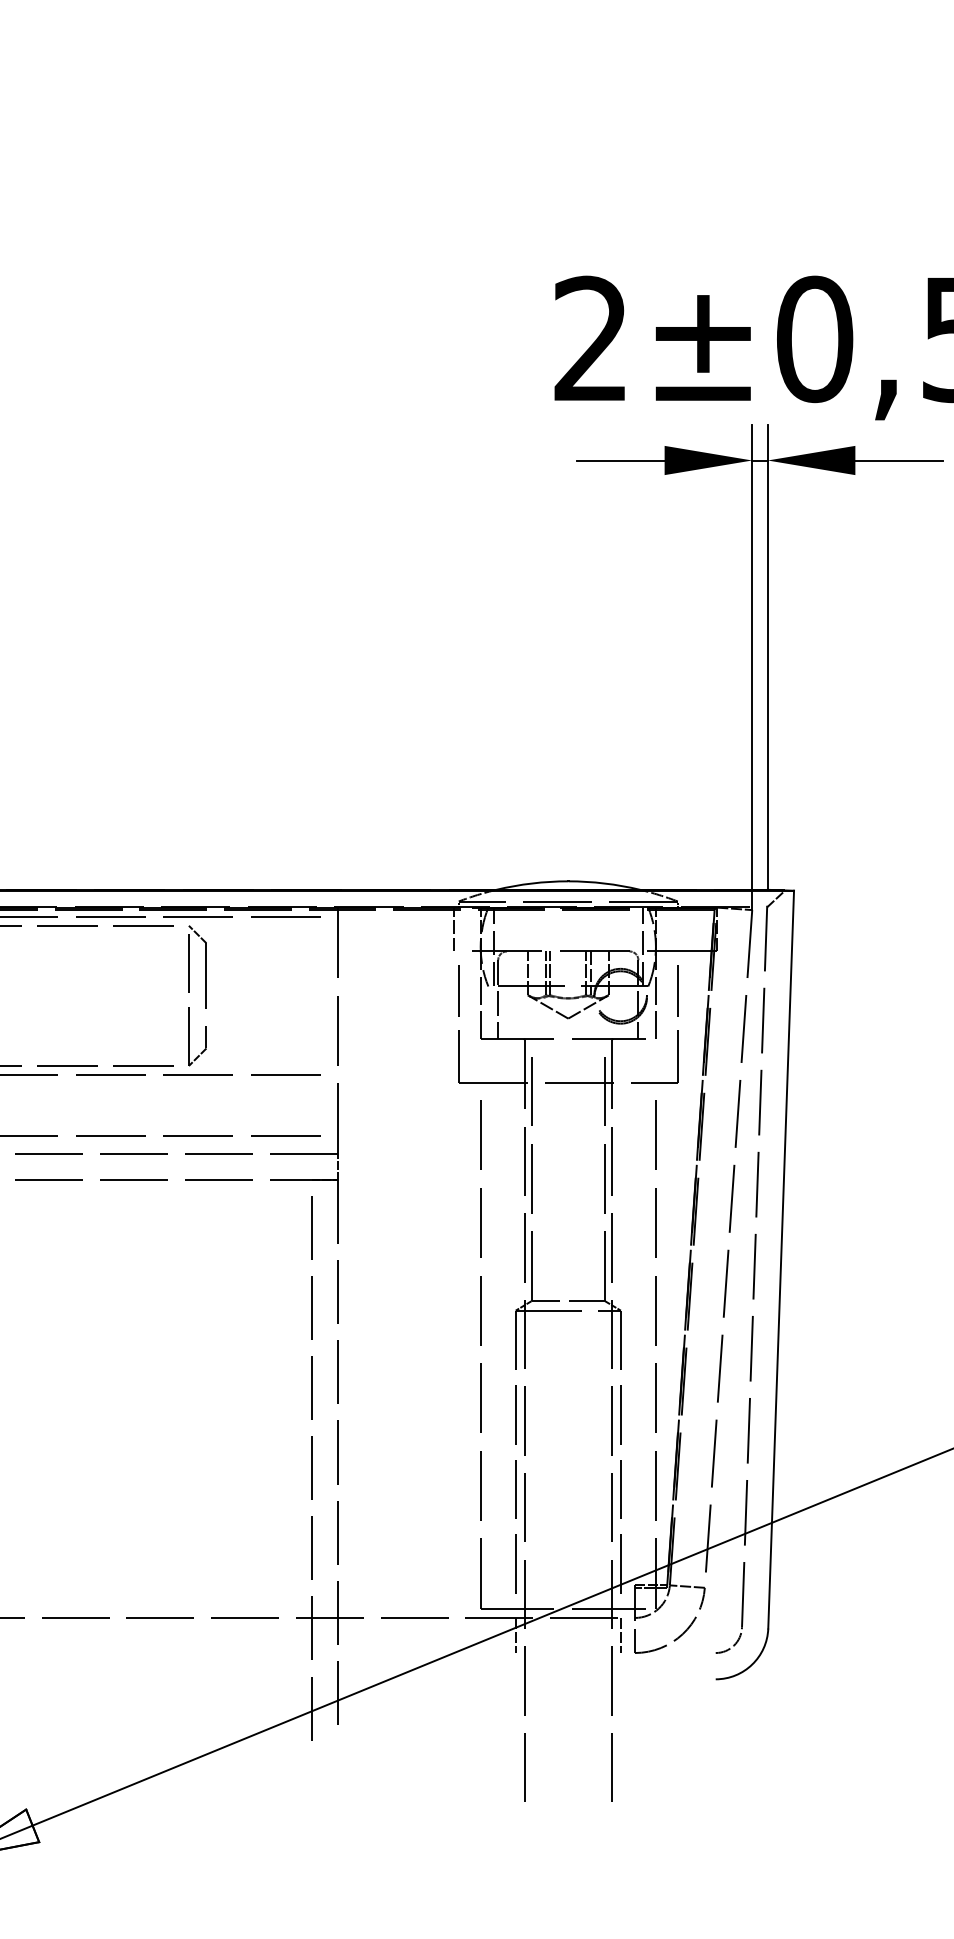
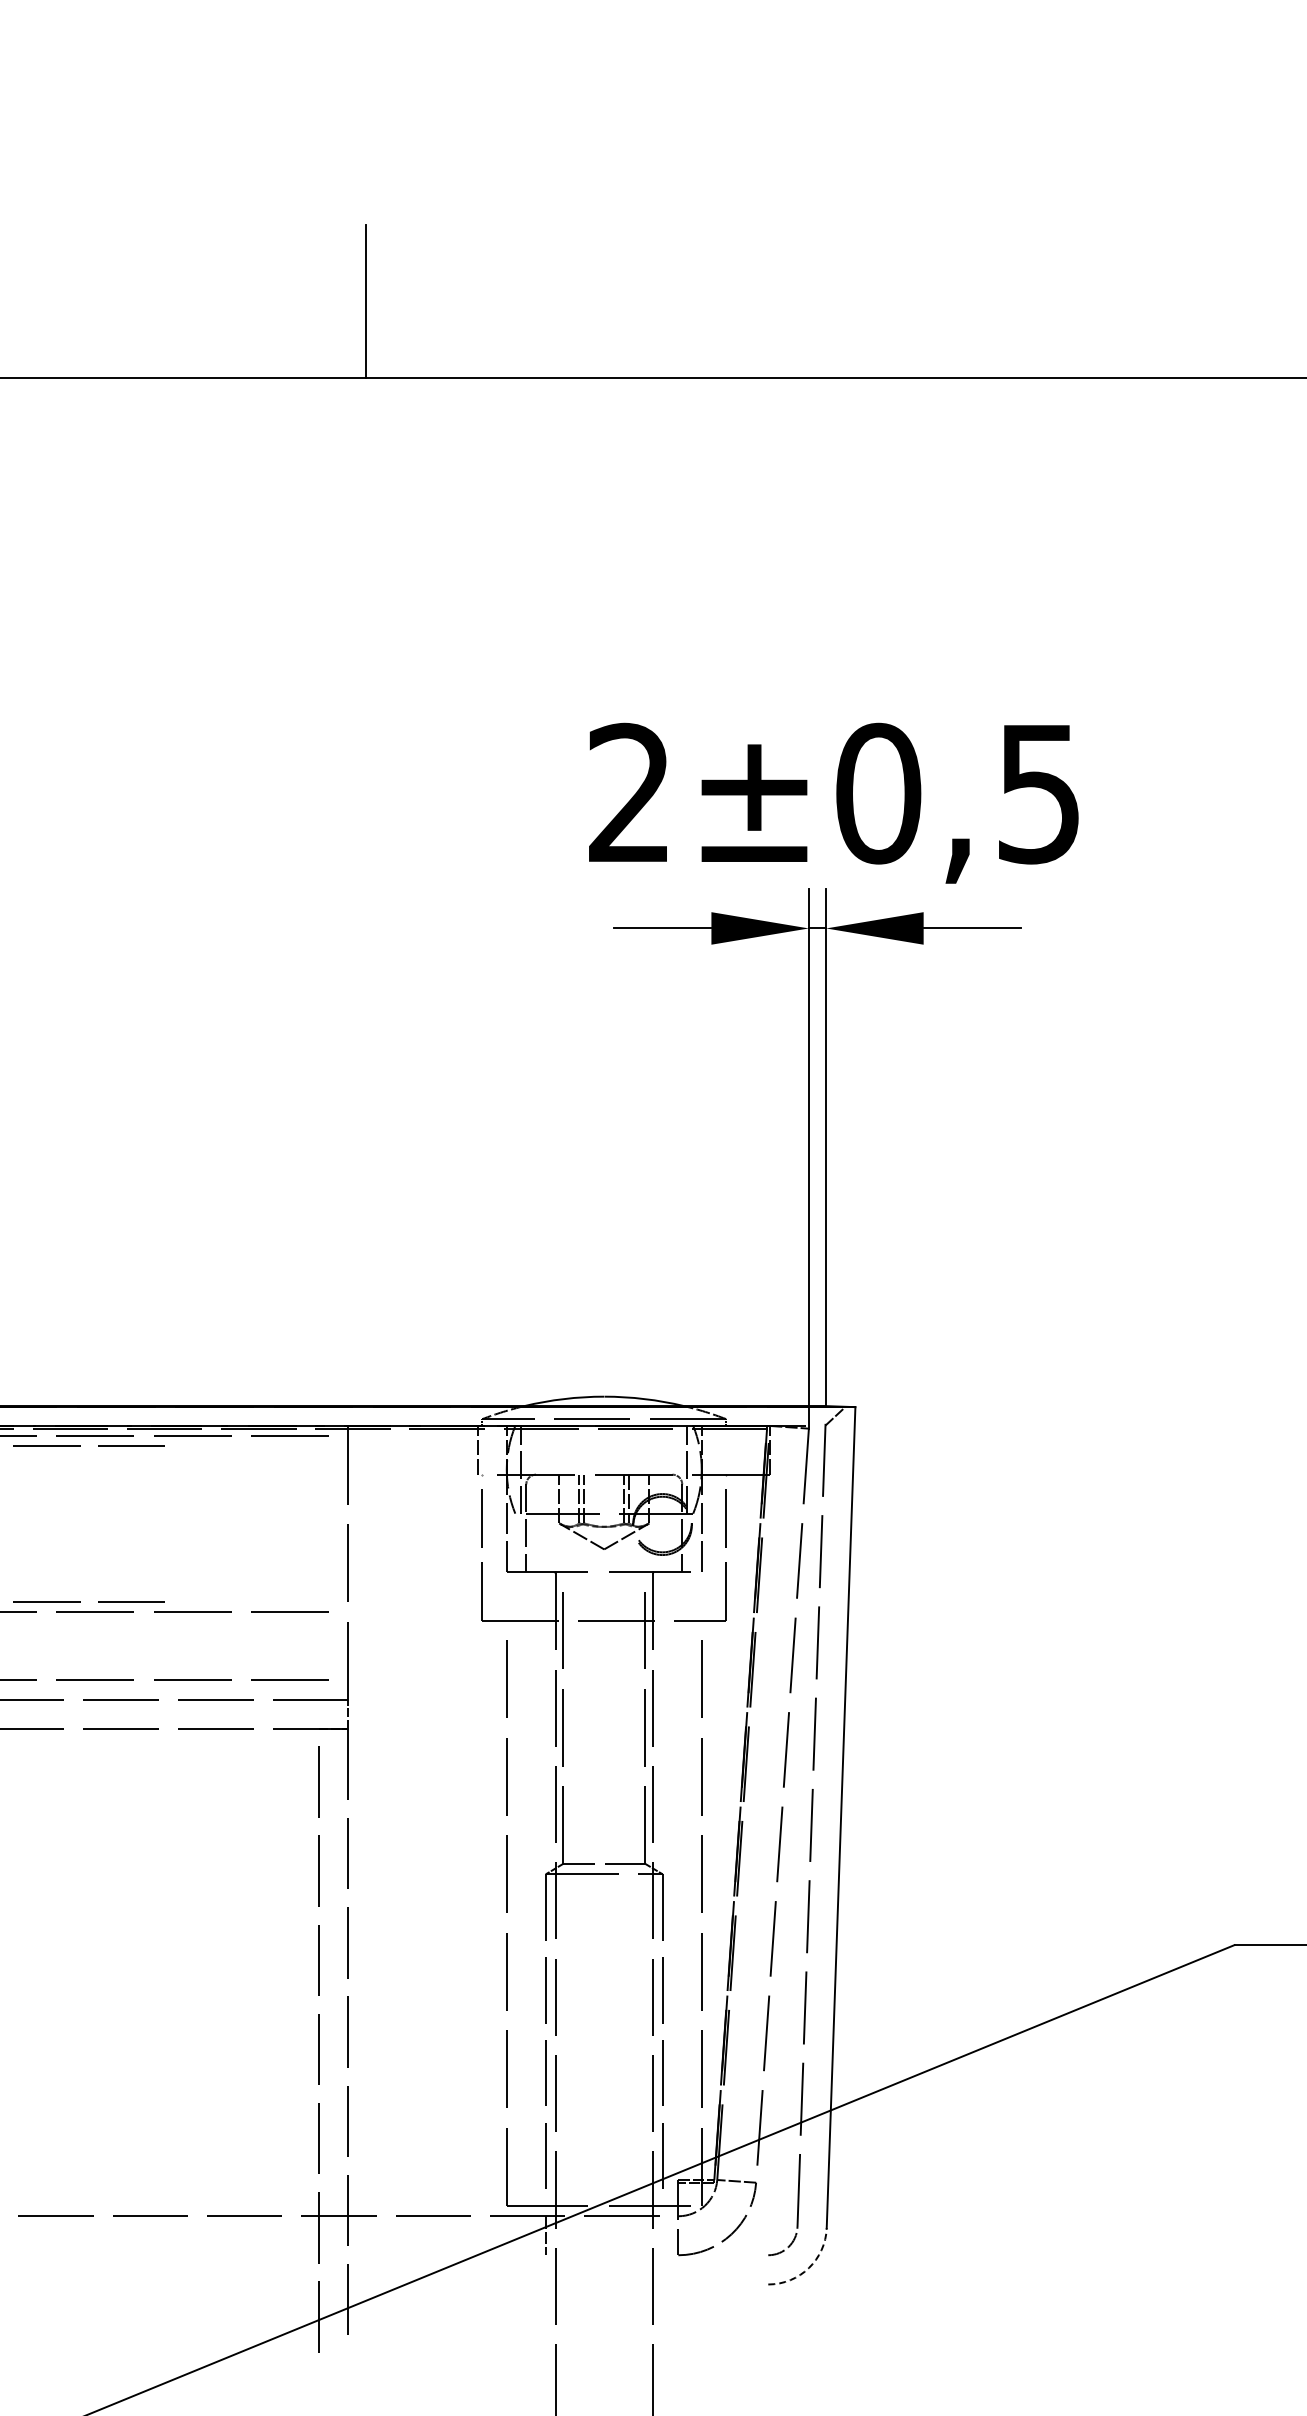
part: (189, 991) -> (182, 1519), removed
line: (620, 1635) -> (662, 2235), removed
arc: (751, 1664) -> (808, 2268), solid -> dashed

